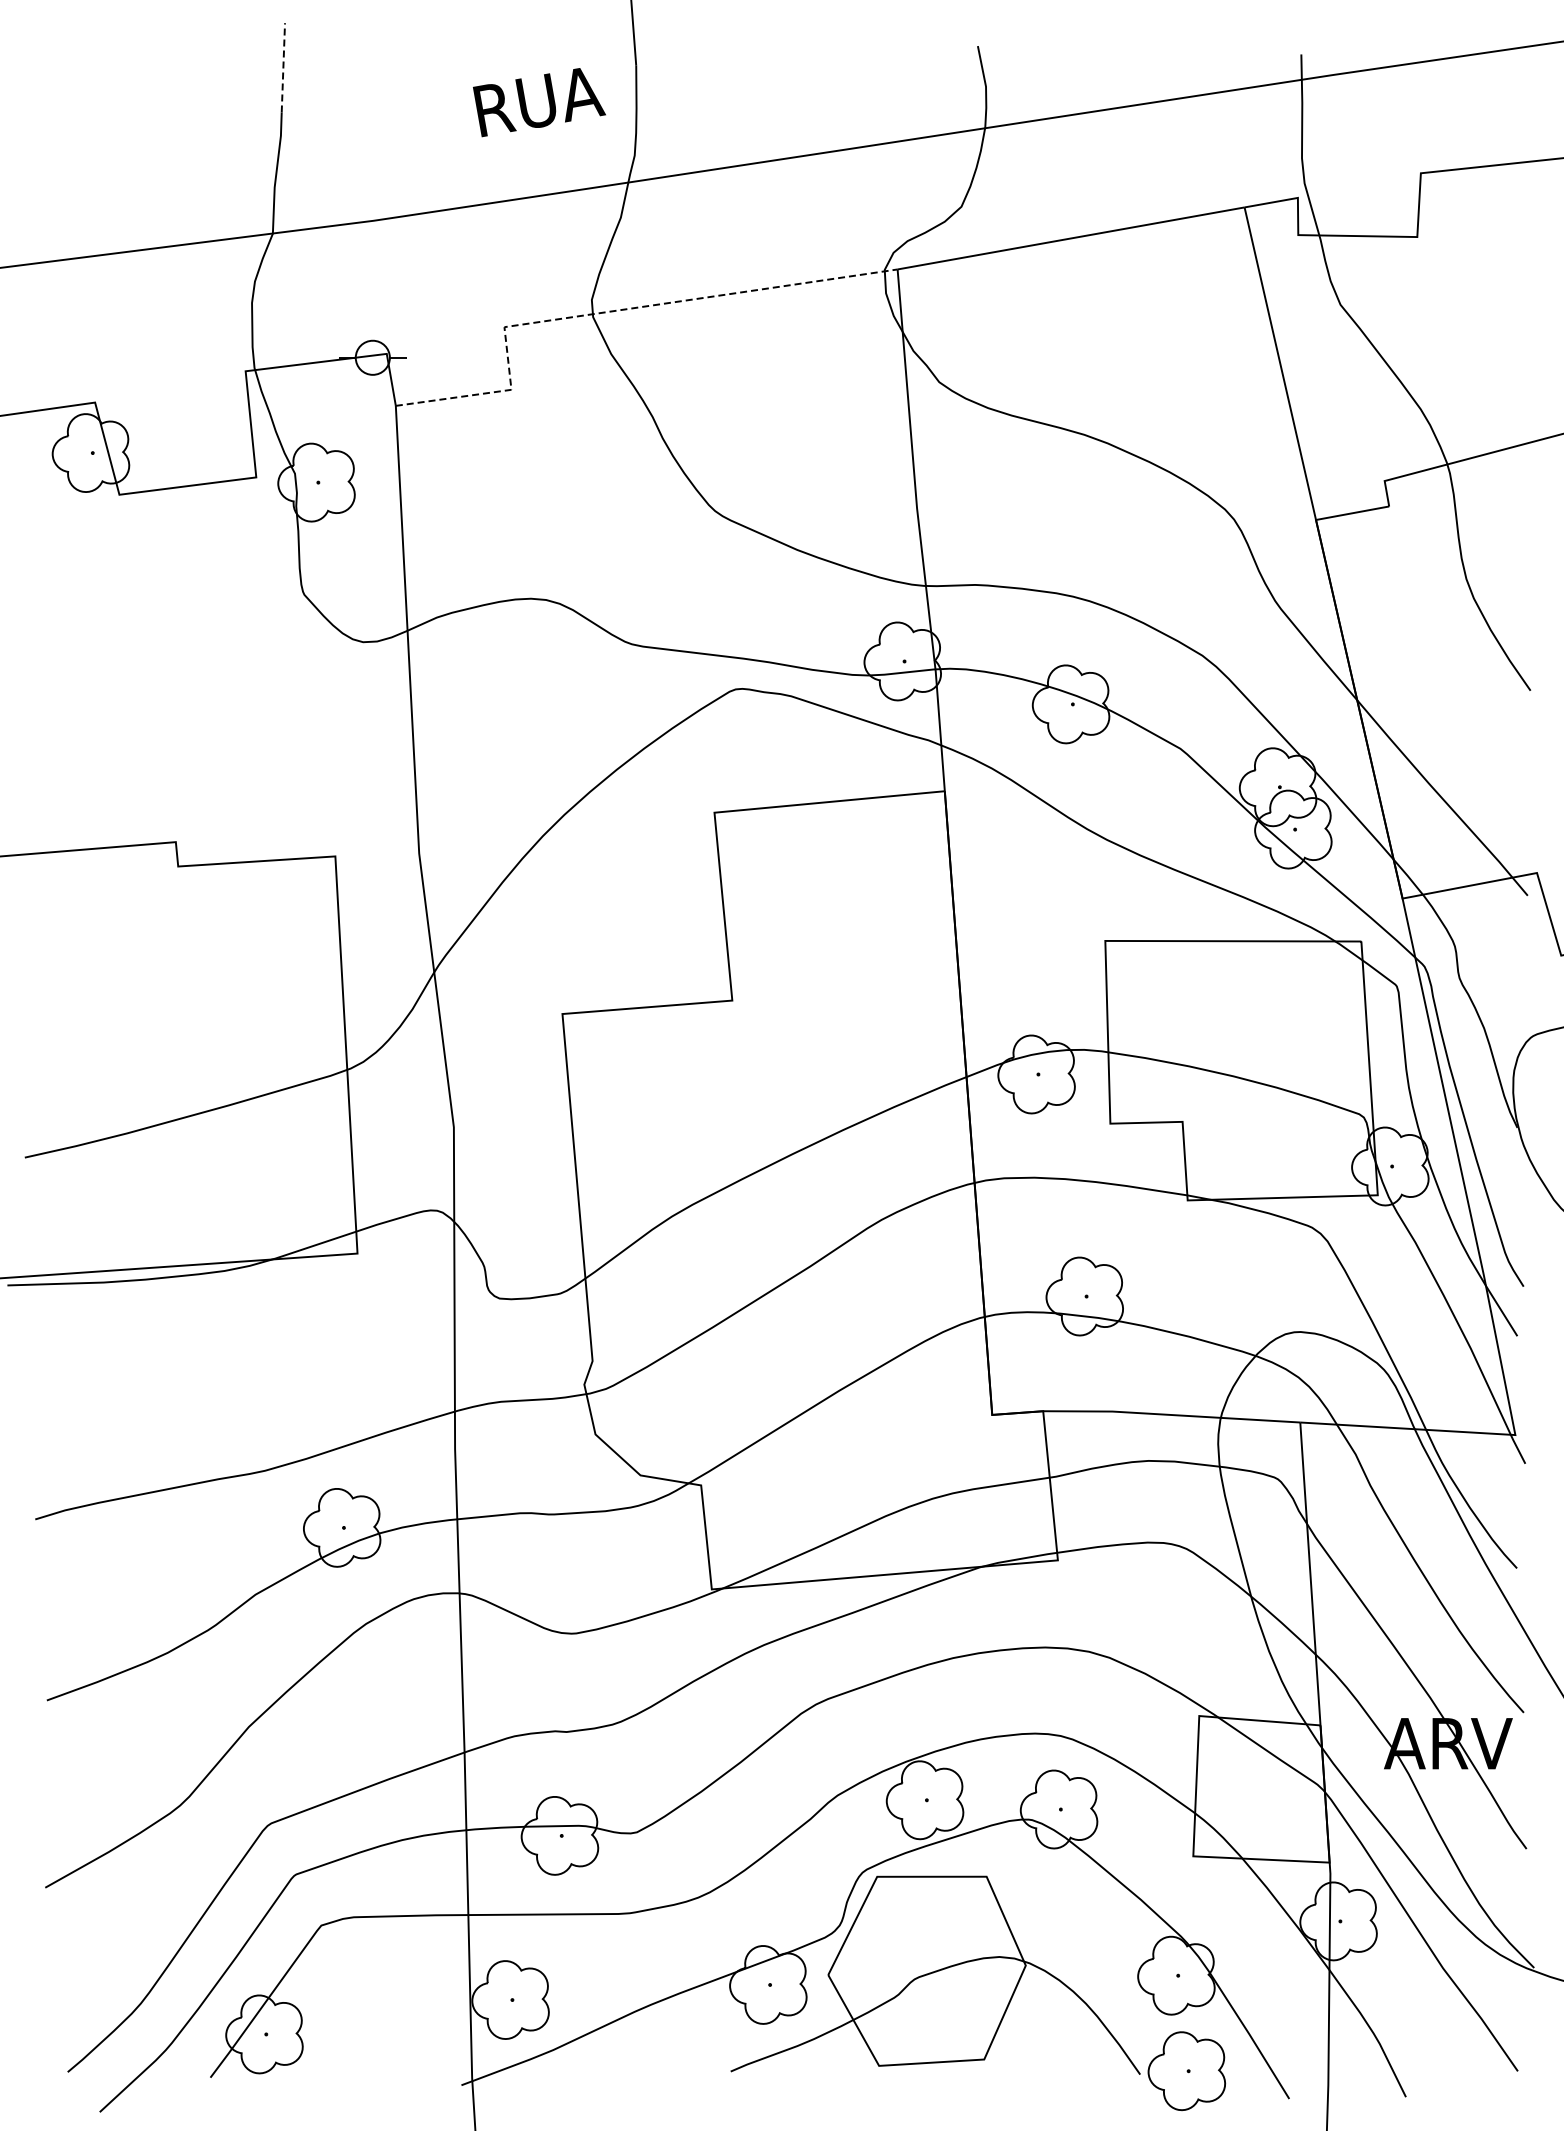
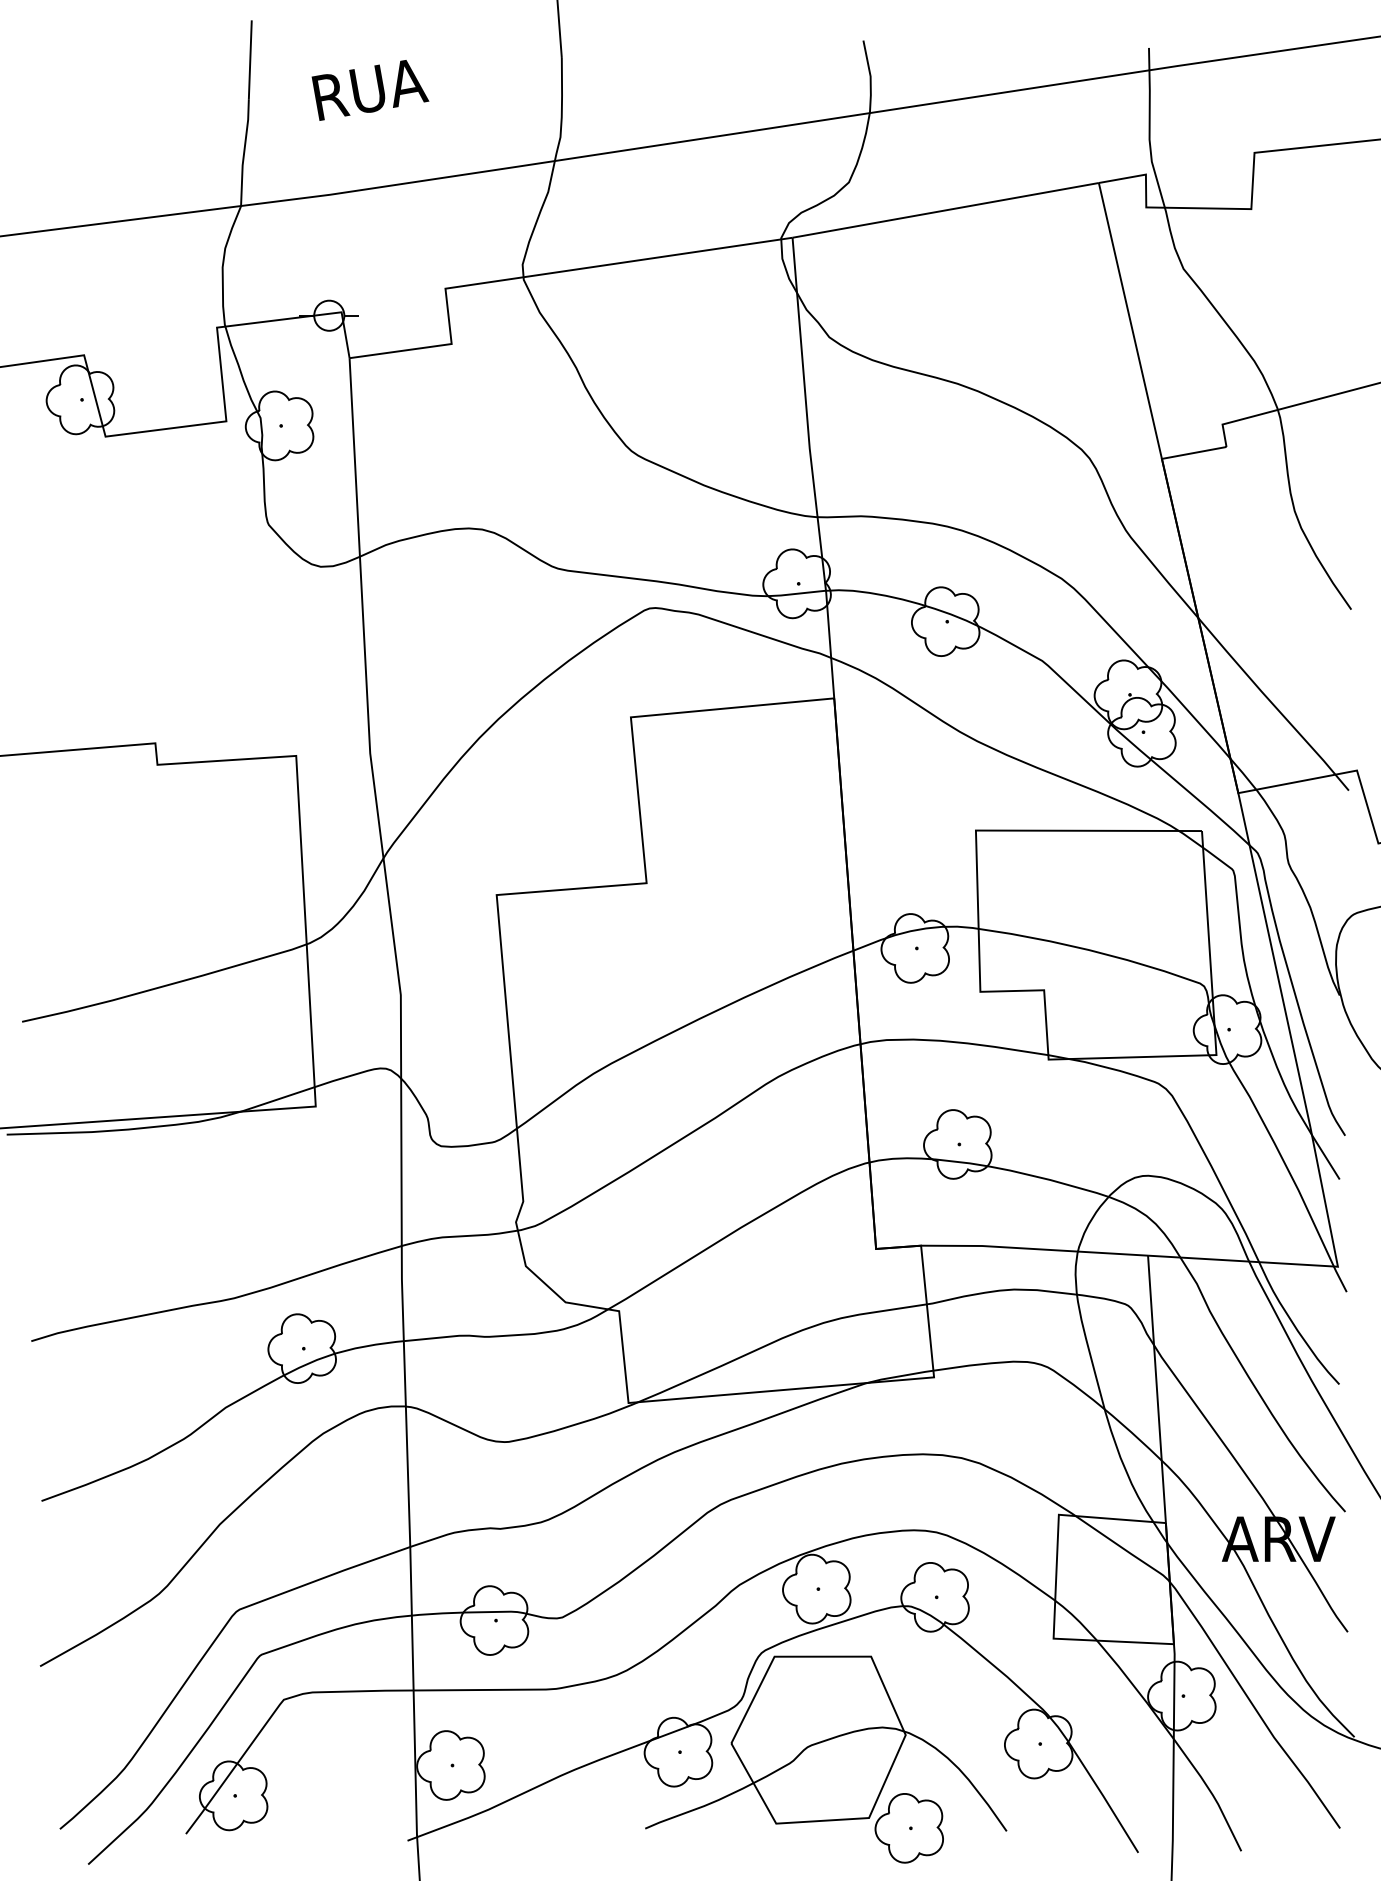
line: (283, 67) -> (250, 59), dashed -> solid
text: (539, 102) -> (370, 90), moved
line: (611, 311) -> (539, 274), dashed -> solid
part: (1186, 2071) -> (908, 1828), moved

